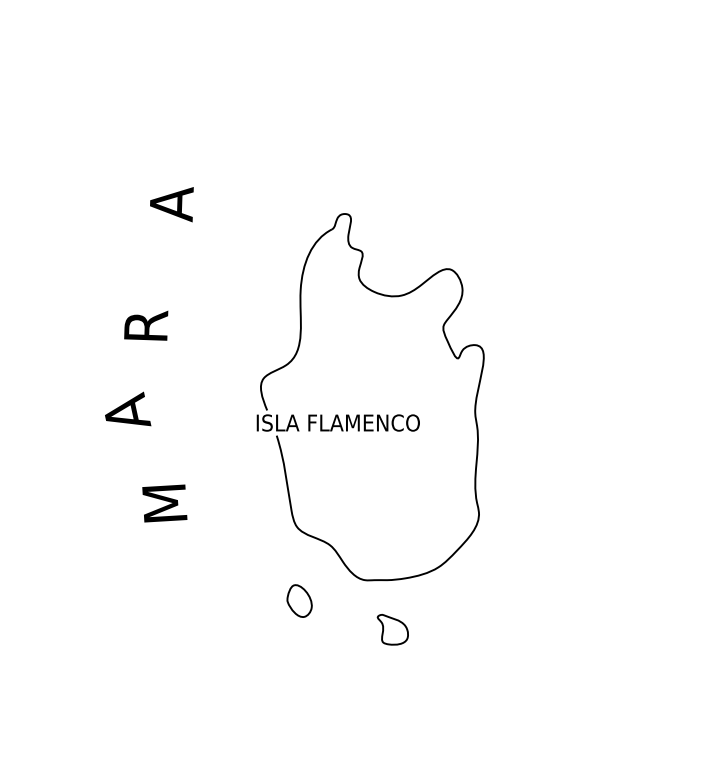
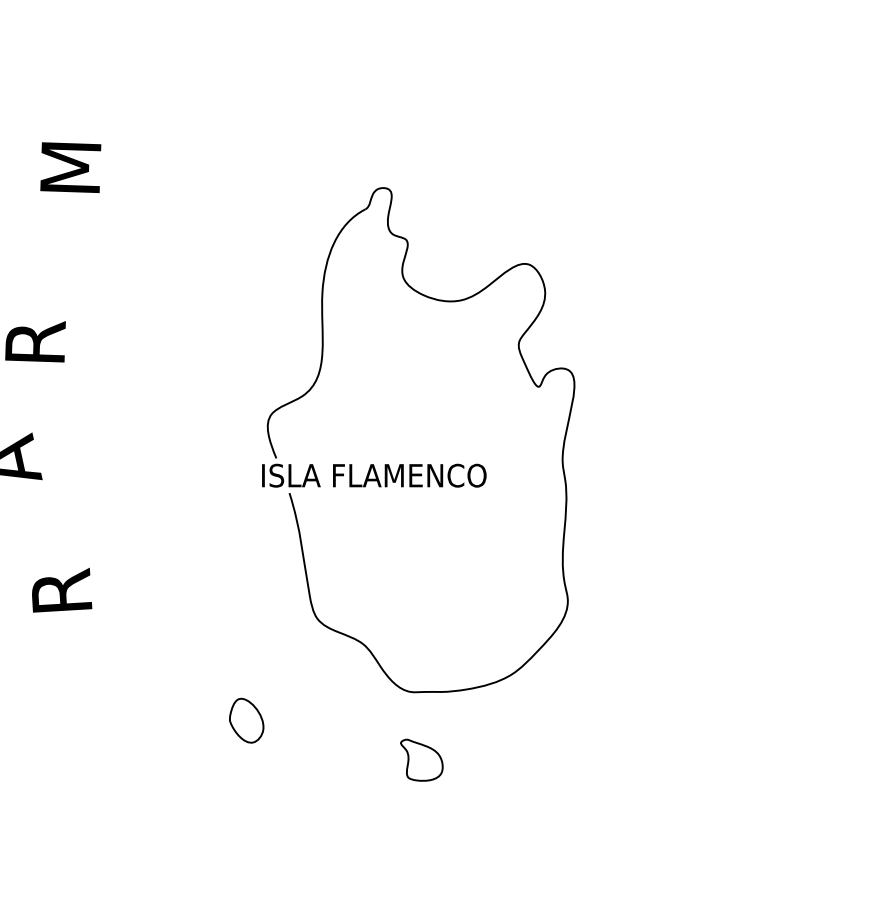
text: (171, 201) -> (70, 170), A -> M
part: (370, 414) -> (418, 463), moved
text: (164, 500) -> (60, 582), M -> R
part: (392, 629) -> (421, 759), moved

